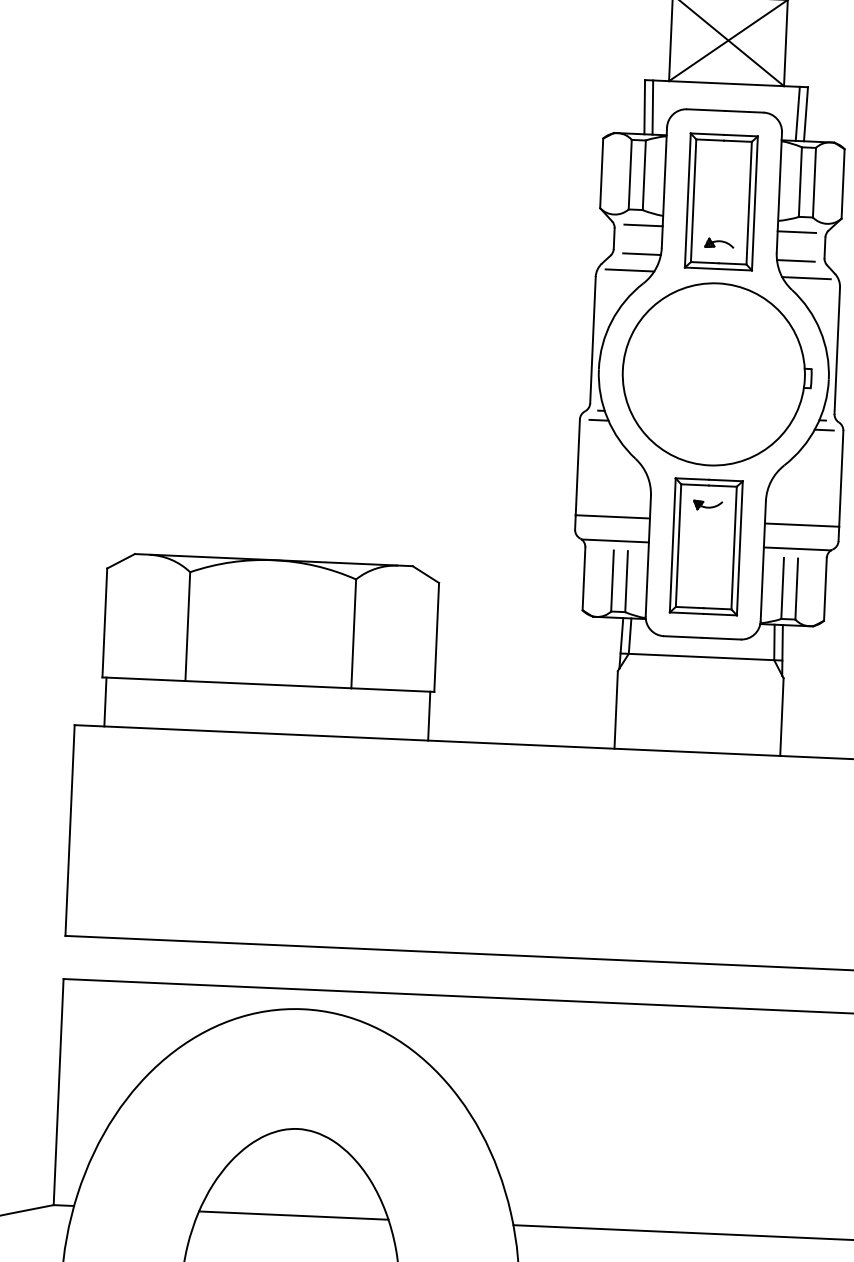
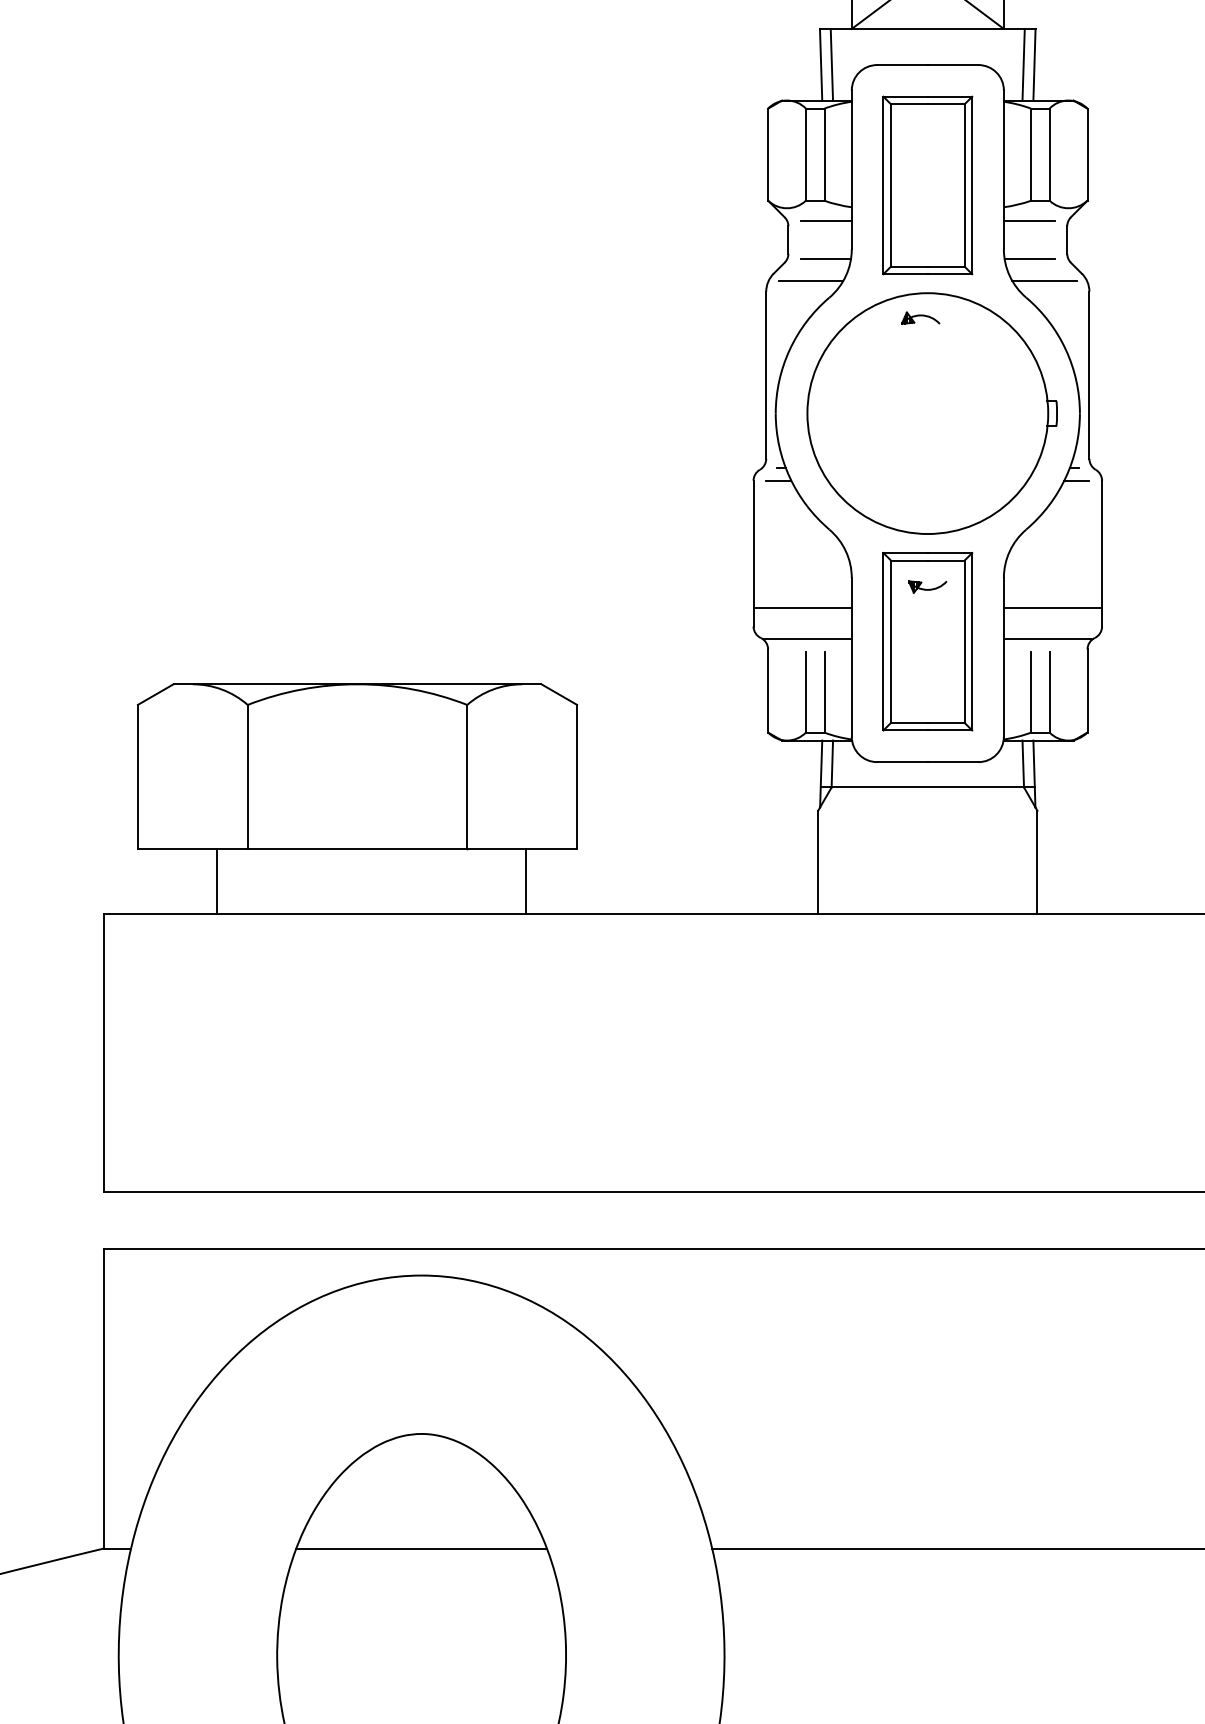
part: (719, 242) -> (920, 317), moved
line: (105, 701) -> (217, 880), moved
line: (429, 715) -> (525, 880), moved

